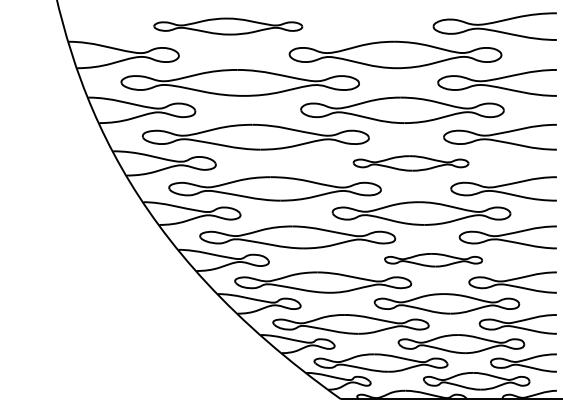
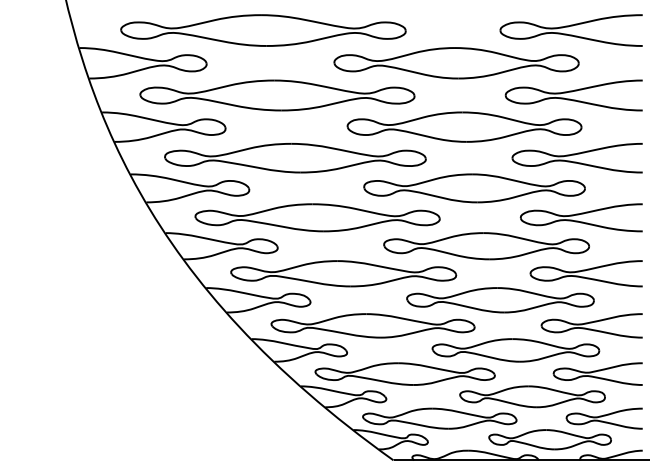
part: (228, 26) -> (263, 30), size x1.67
part: (410, 163) -> (473, 188), size x1.67
part: (433, 259) -> (500, 299), size x1.67

